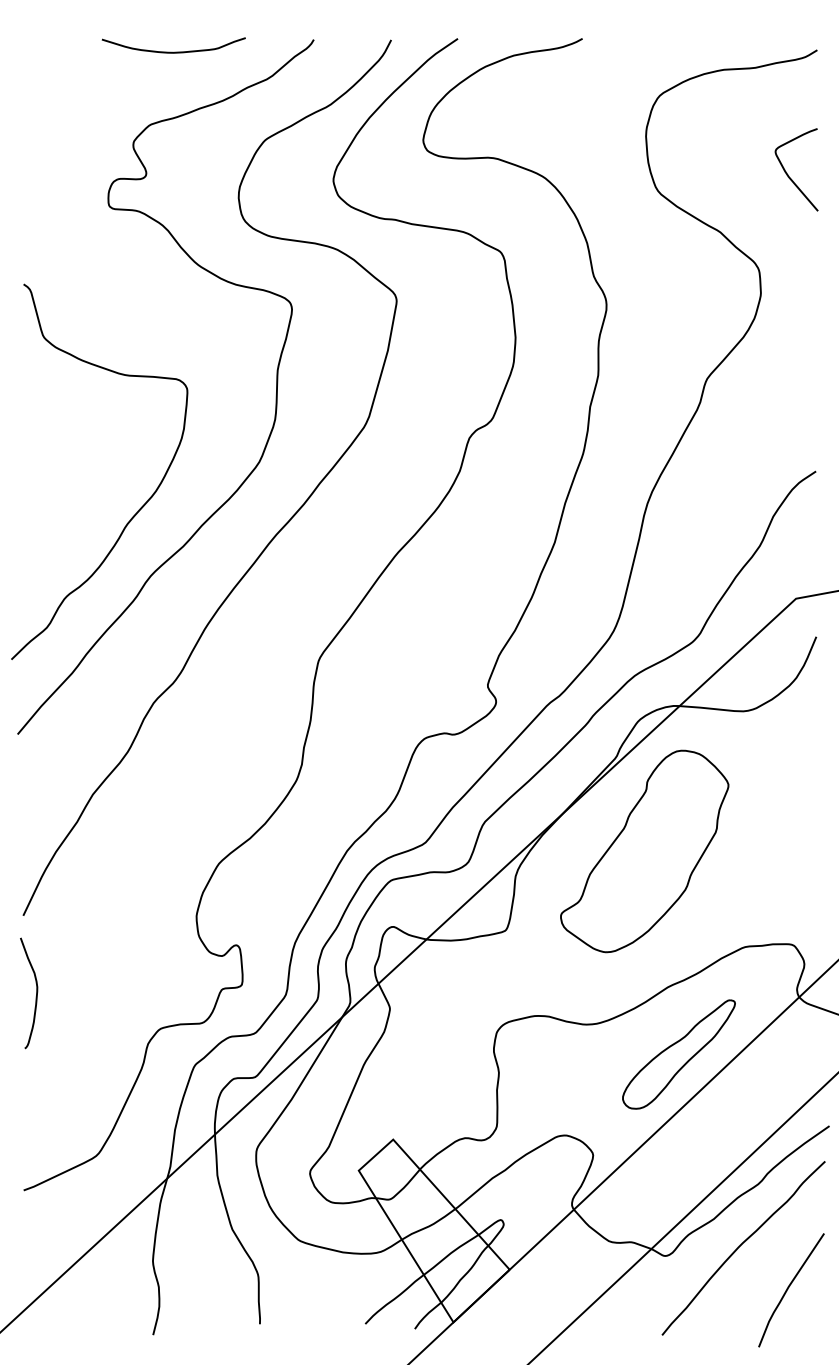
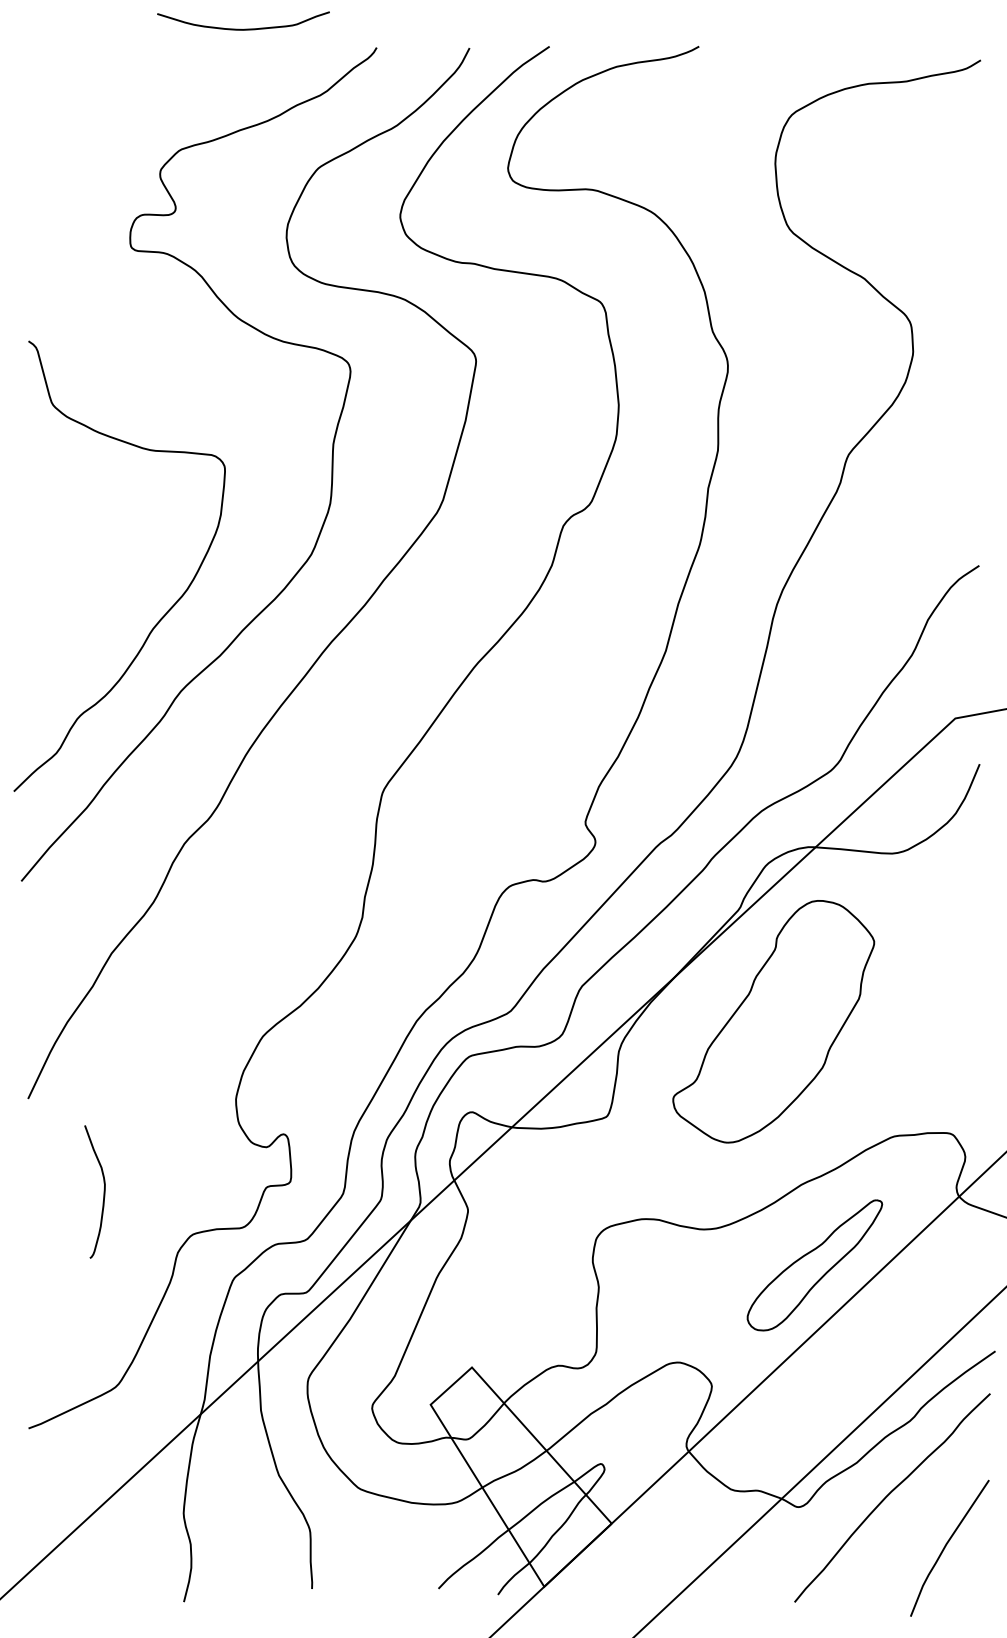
curve: (173, 51) -> (243, 28), moved
curve: (788, 174) -> (946, 209), removed
curve: (35, 996) -> (102, 1195), moved

